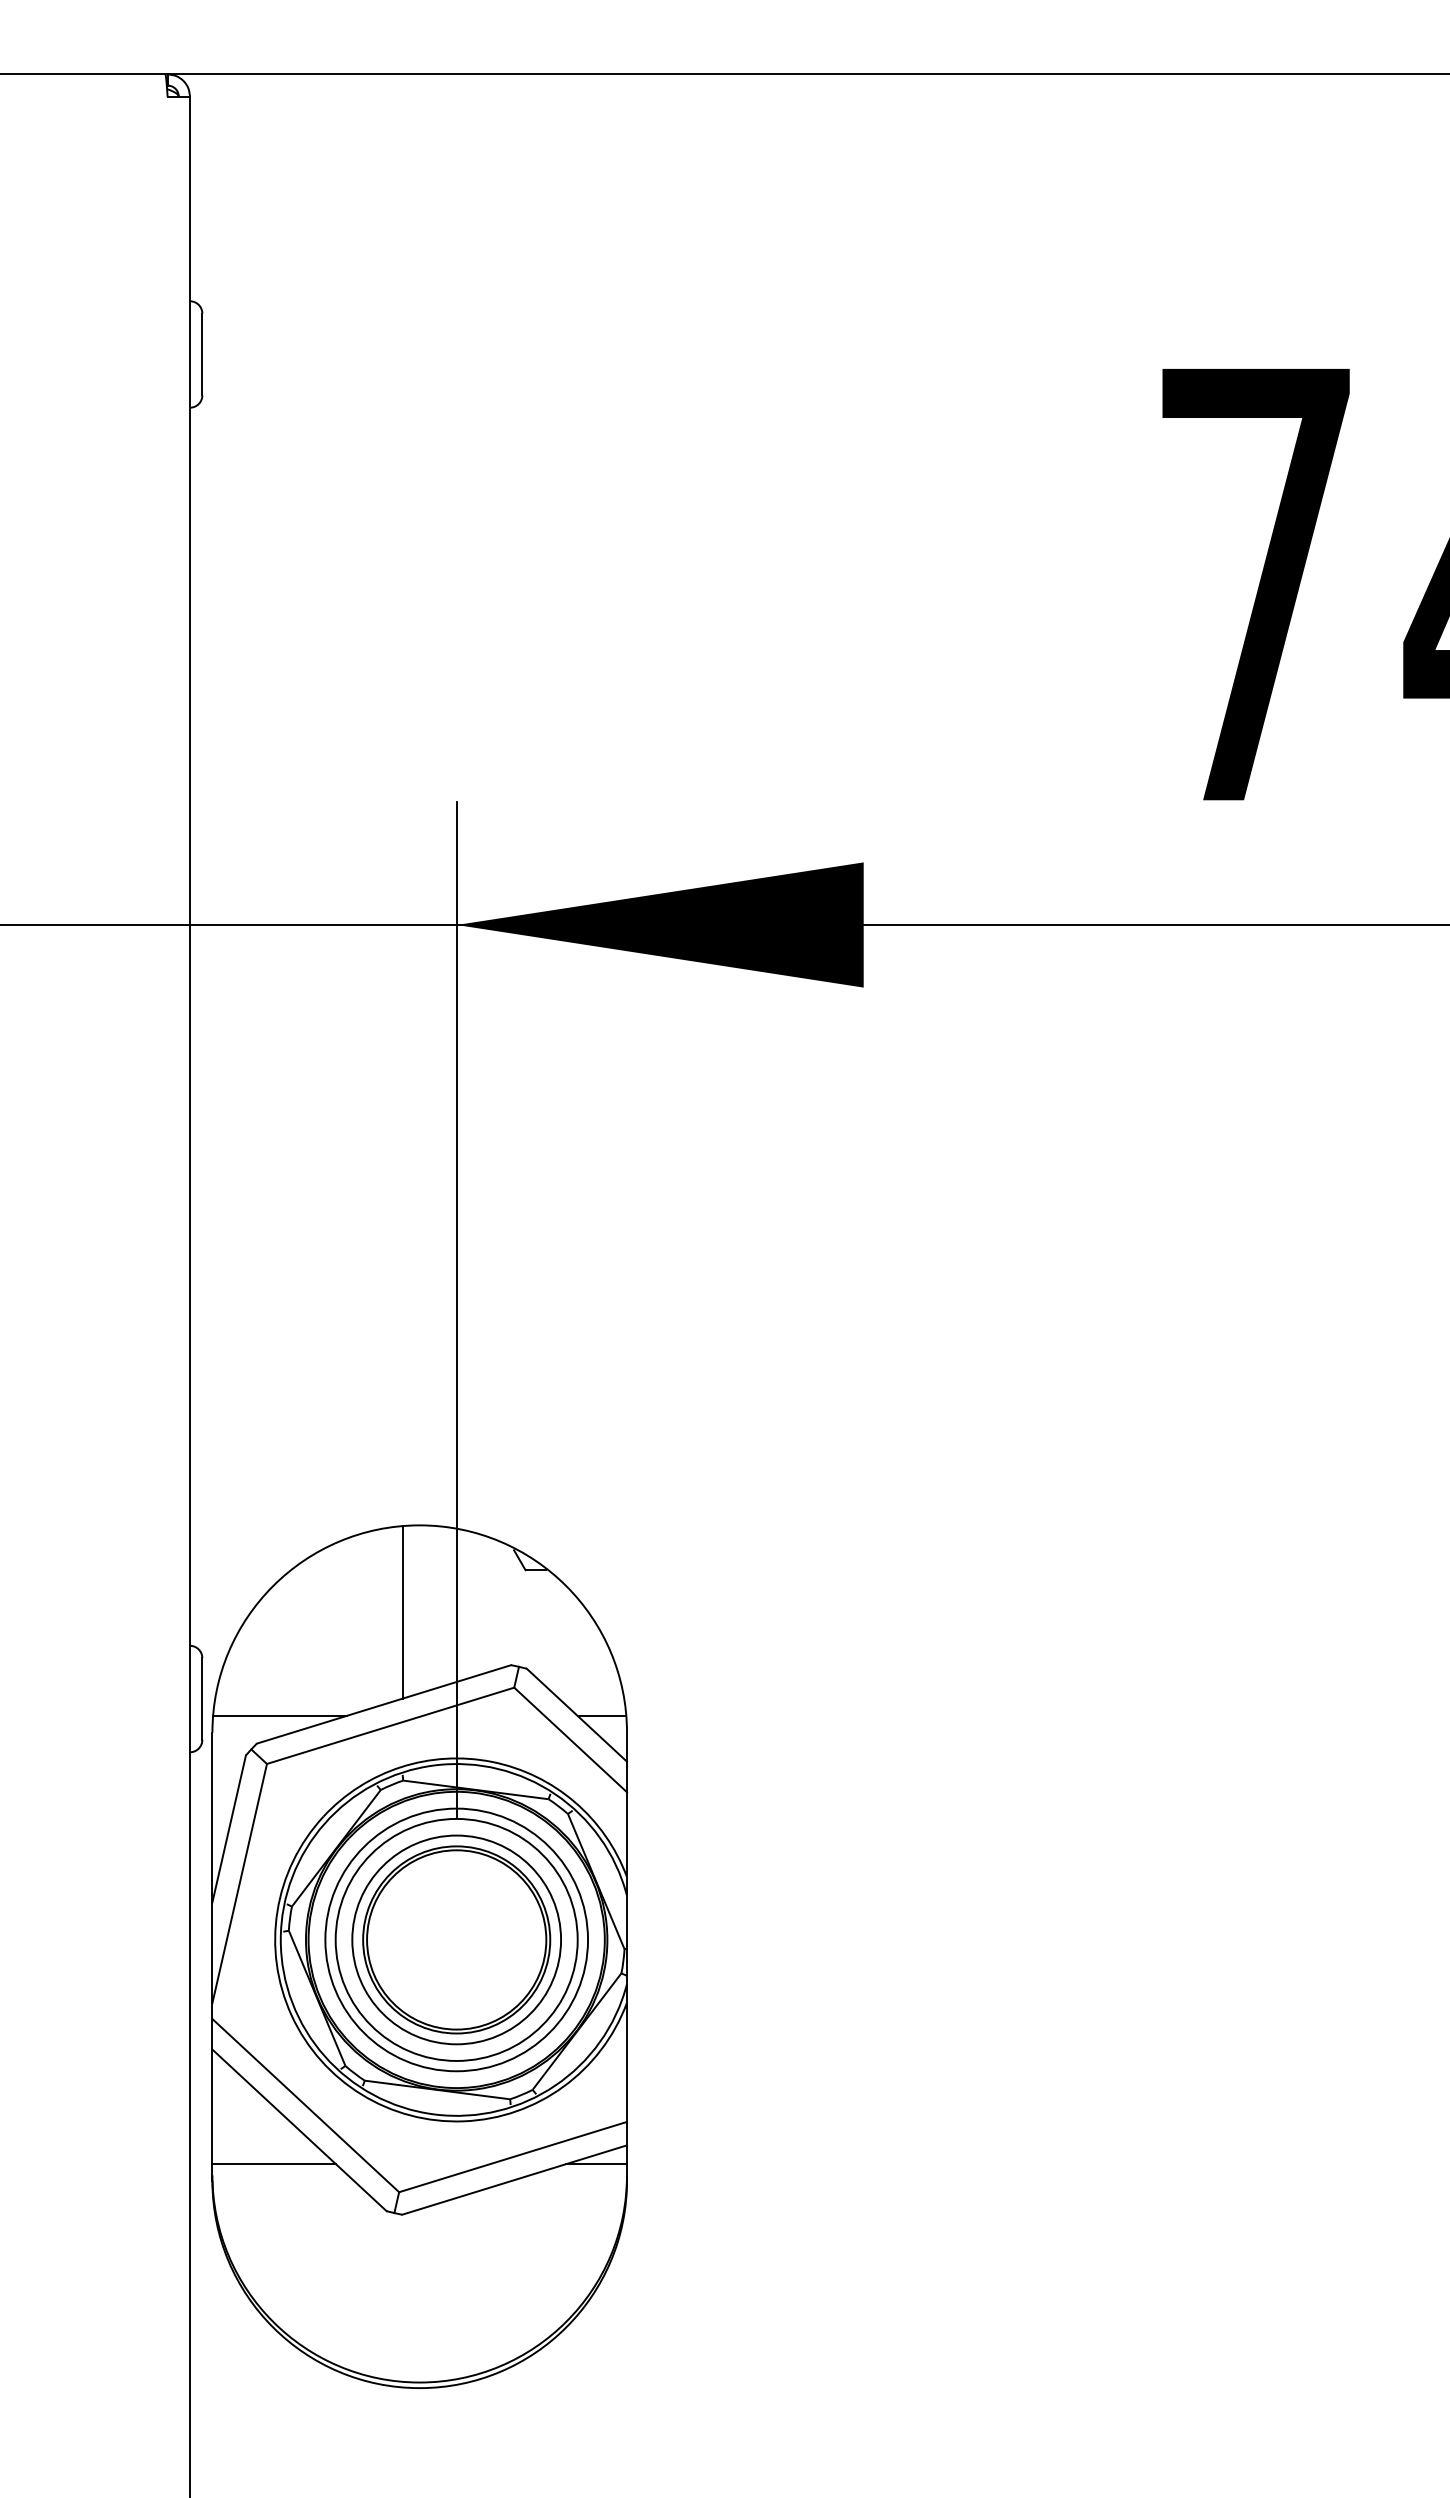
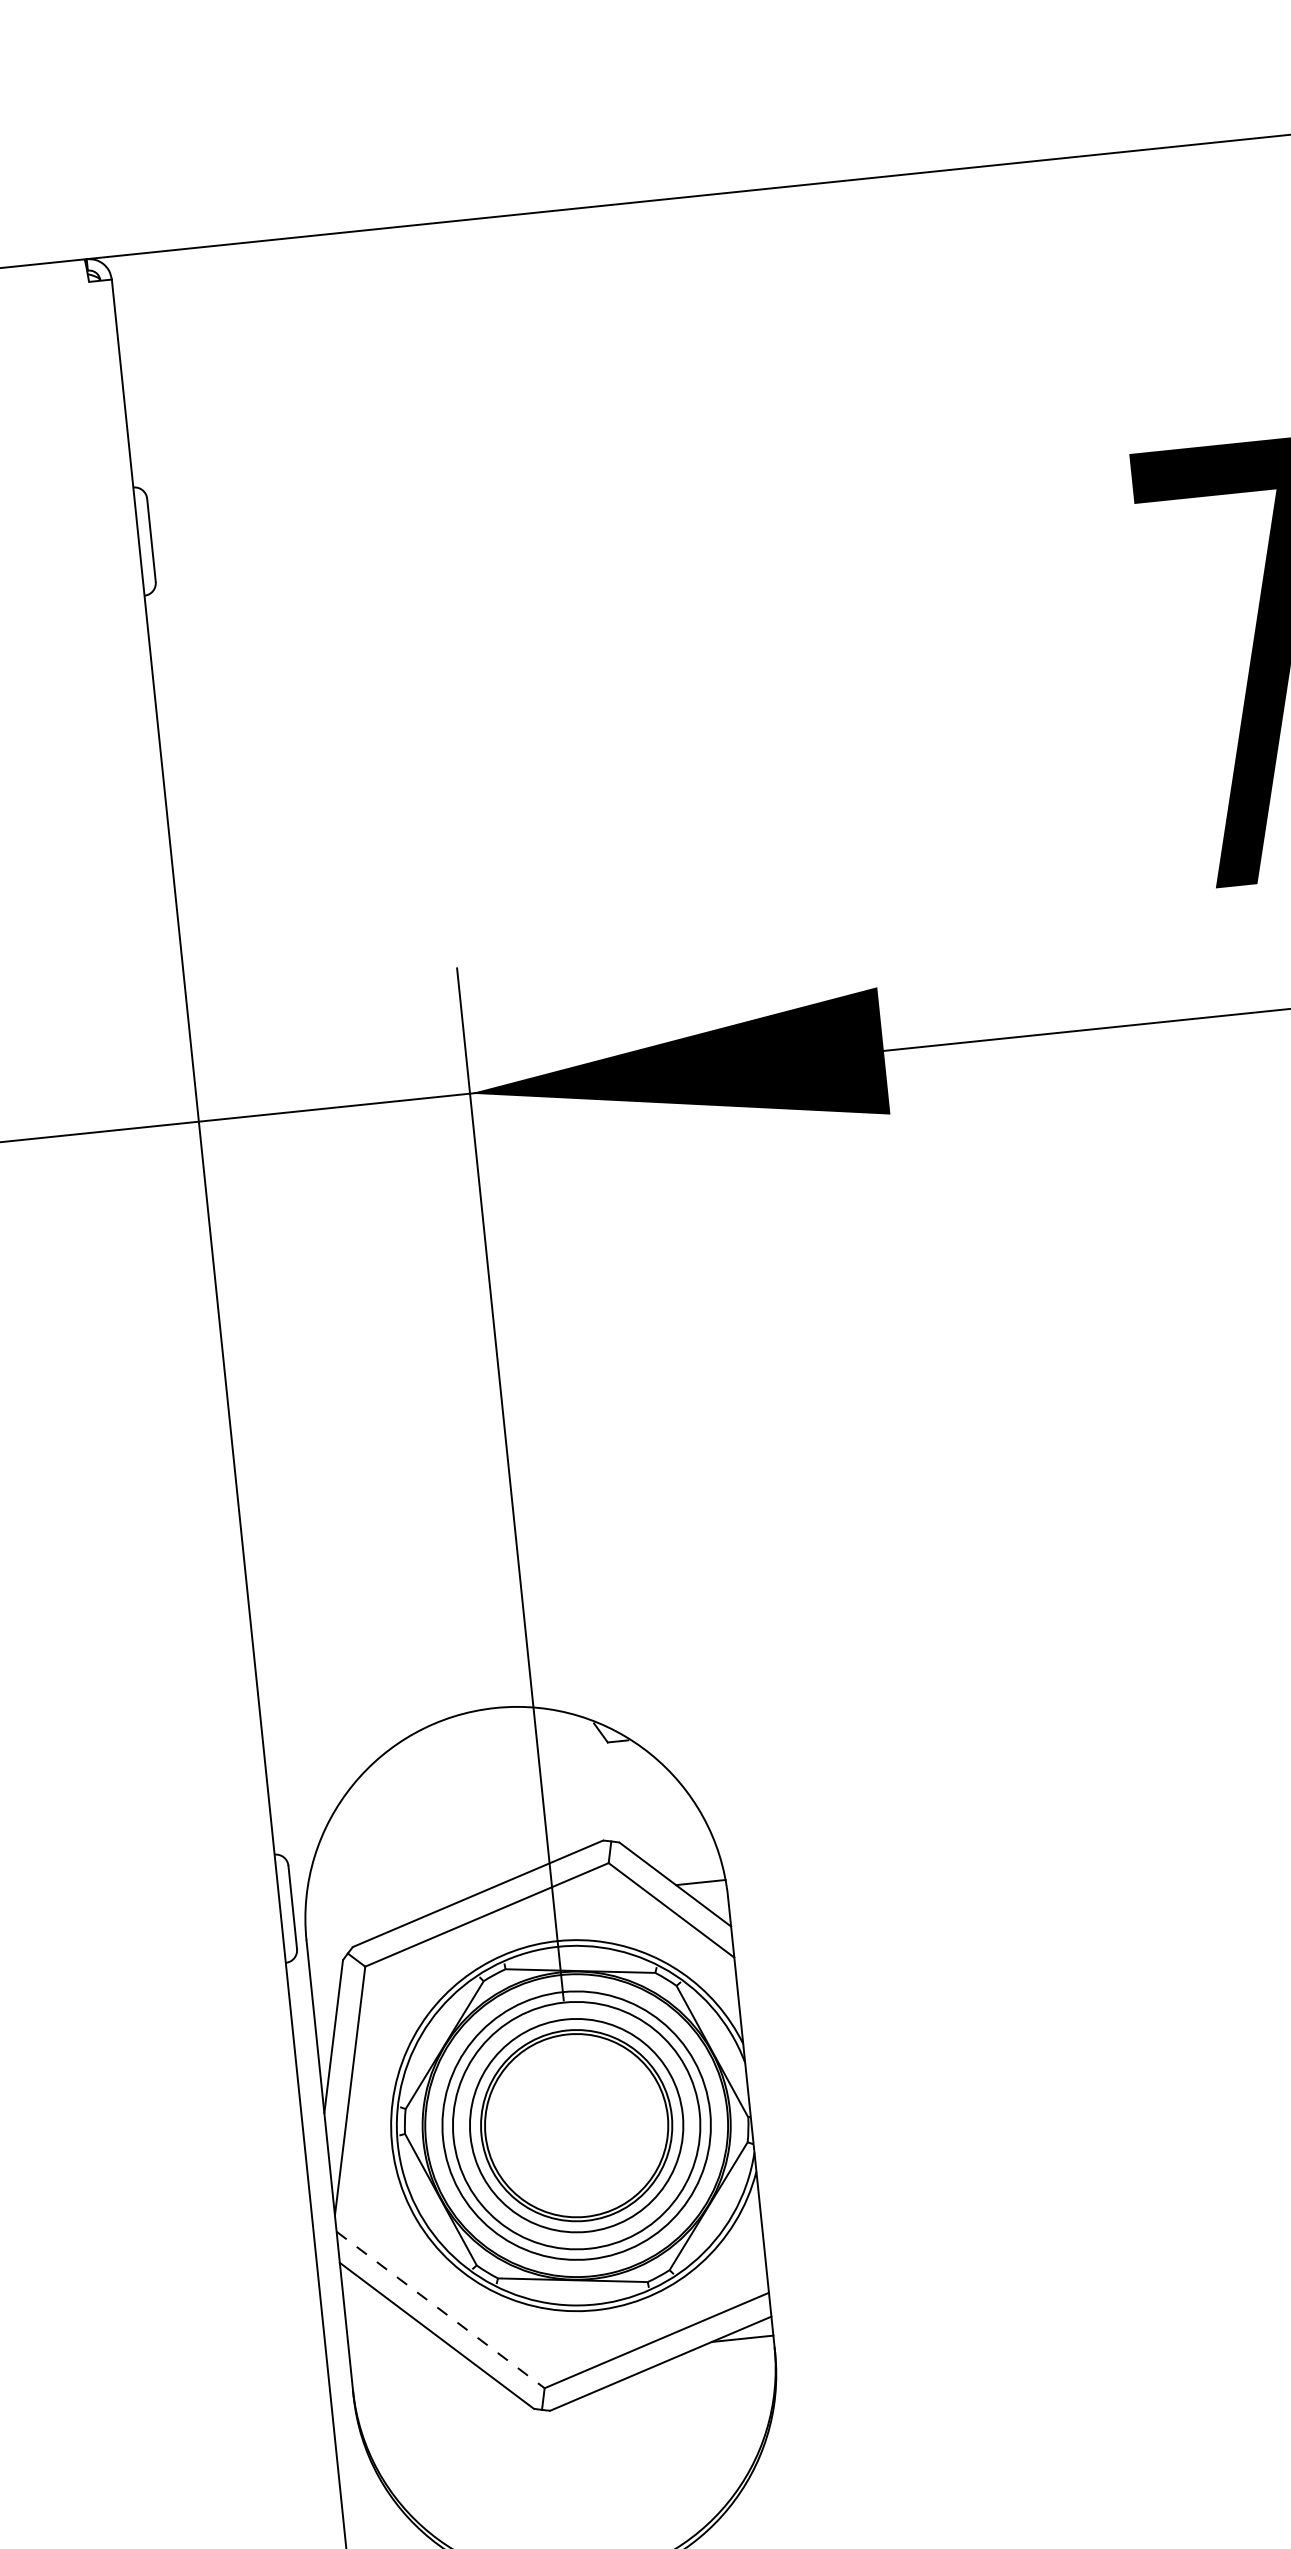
line: (402, 1612) -> (487, 1798), removed
line: (279, 1715) -> (372, 1916), removed
line: (306, 2105) -> (441, 2309), solid -> dashed
line: (273, 2164) -> (413, 2373), removed

